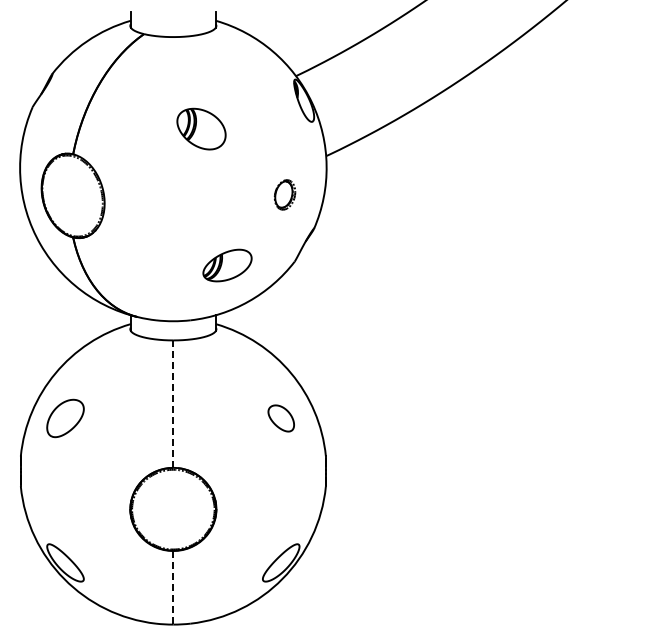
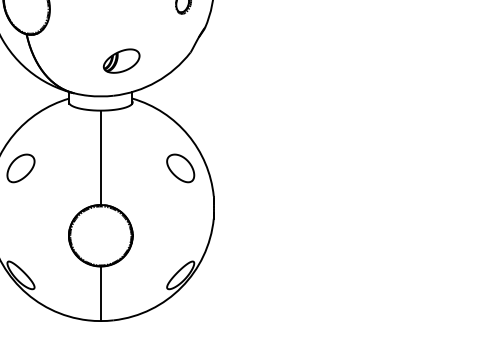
part: (227, 265) -> (121, 61), moved
line: (173, 404) -> (100, 158), dashed -> solid
part: (281, 418) -> (180, 168), size x1.43
line: (173, 588) -> (100, 294), dashed -> solid

